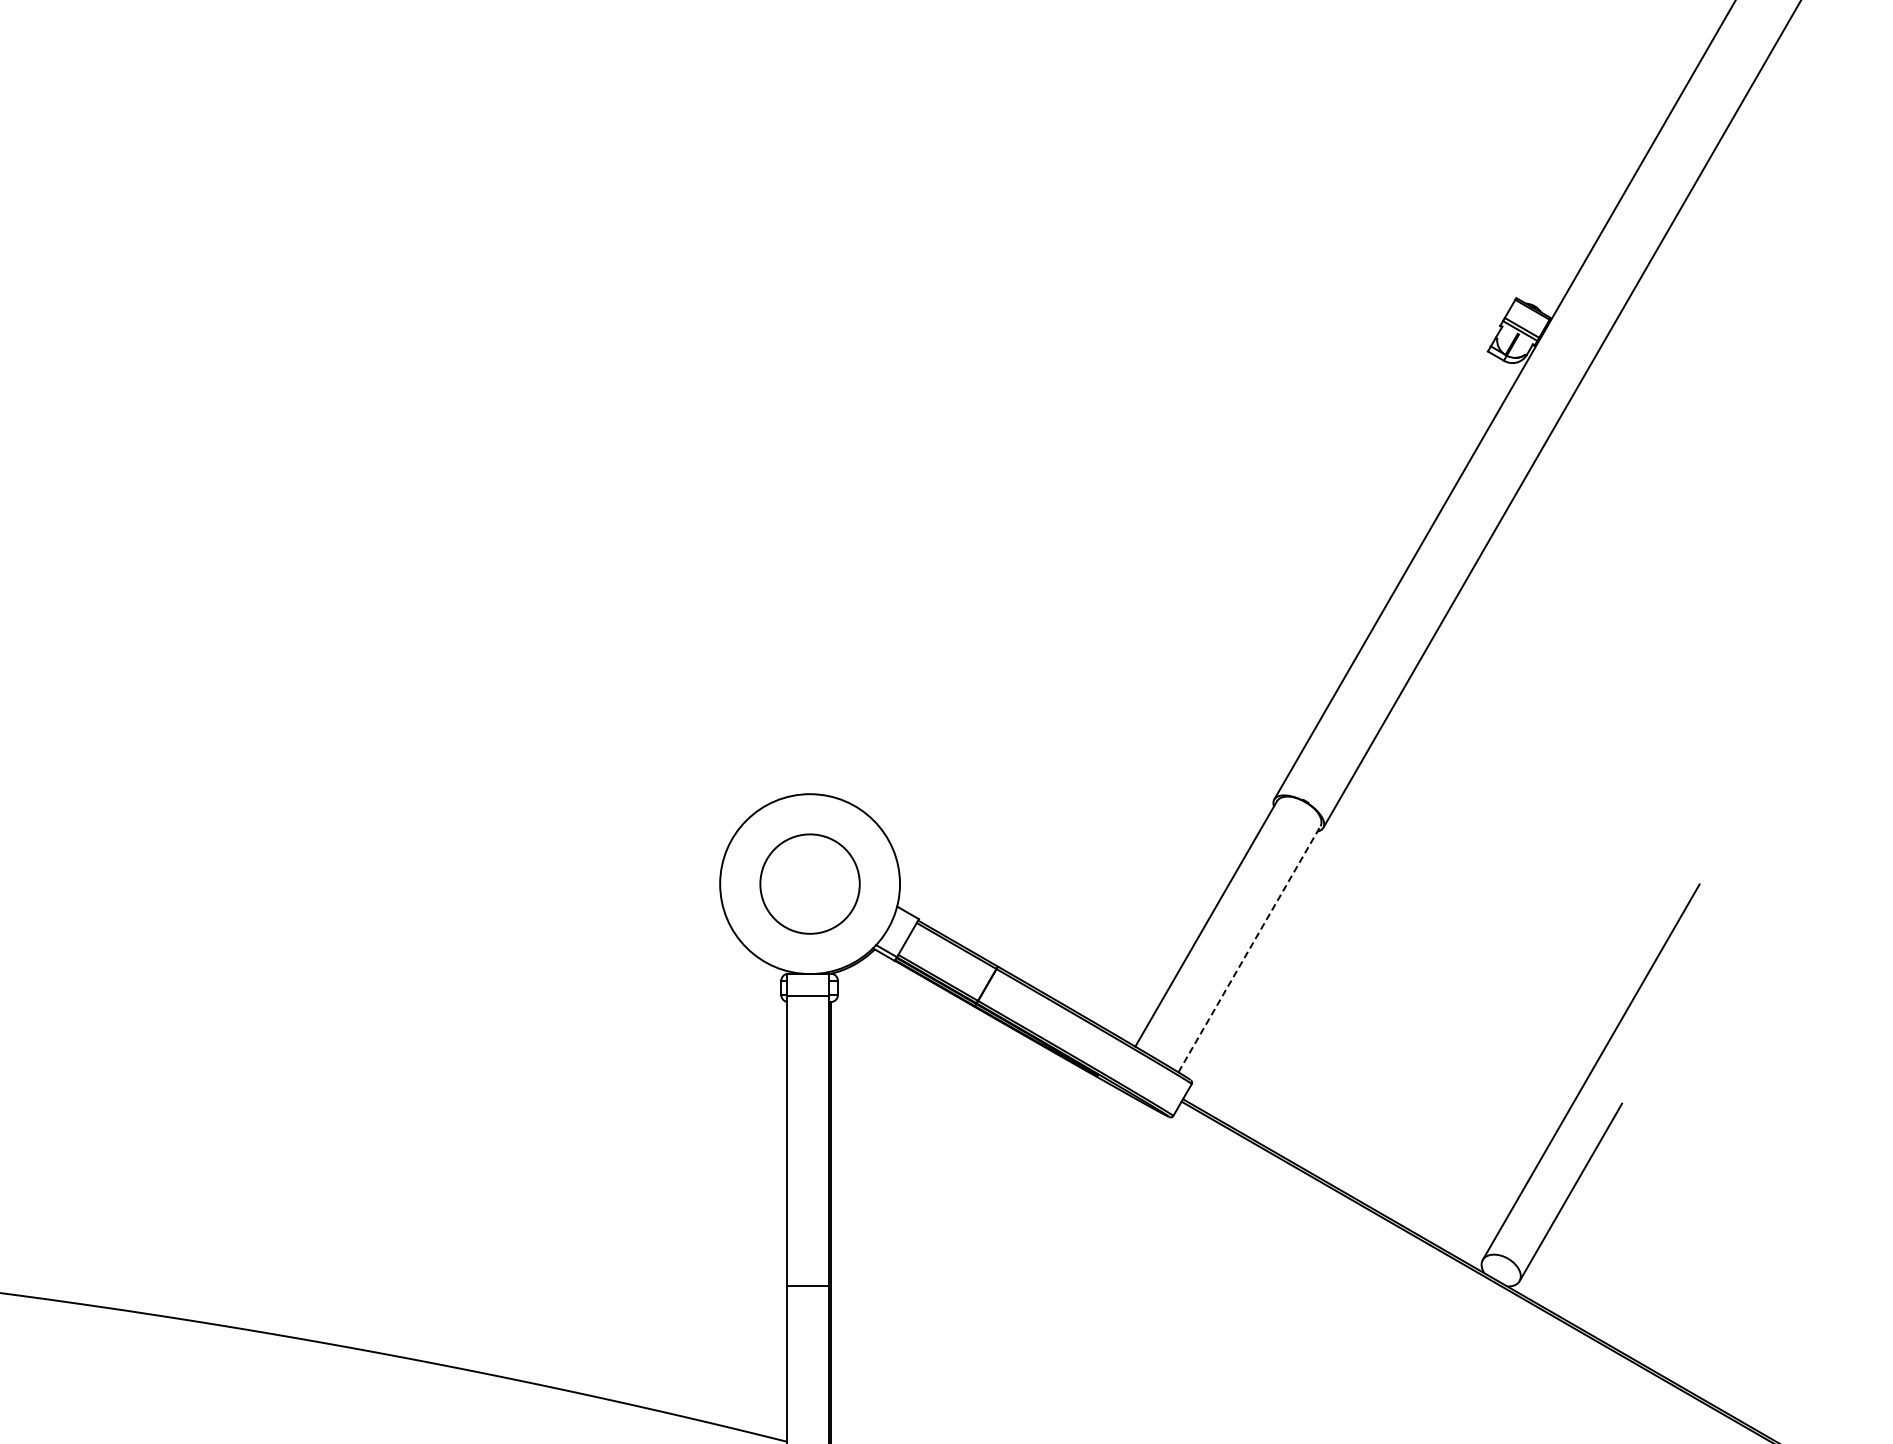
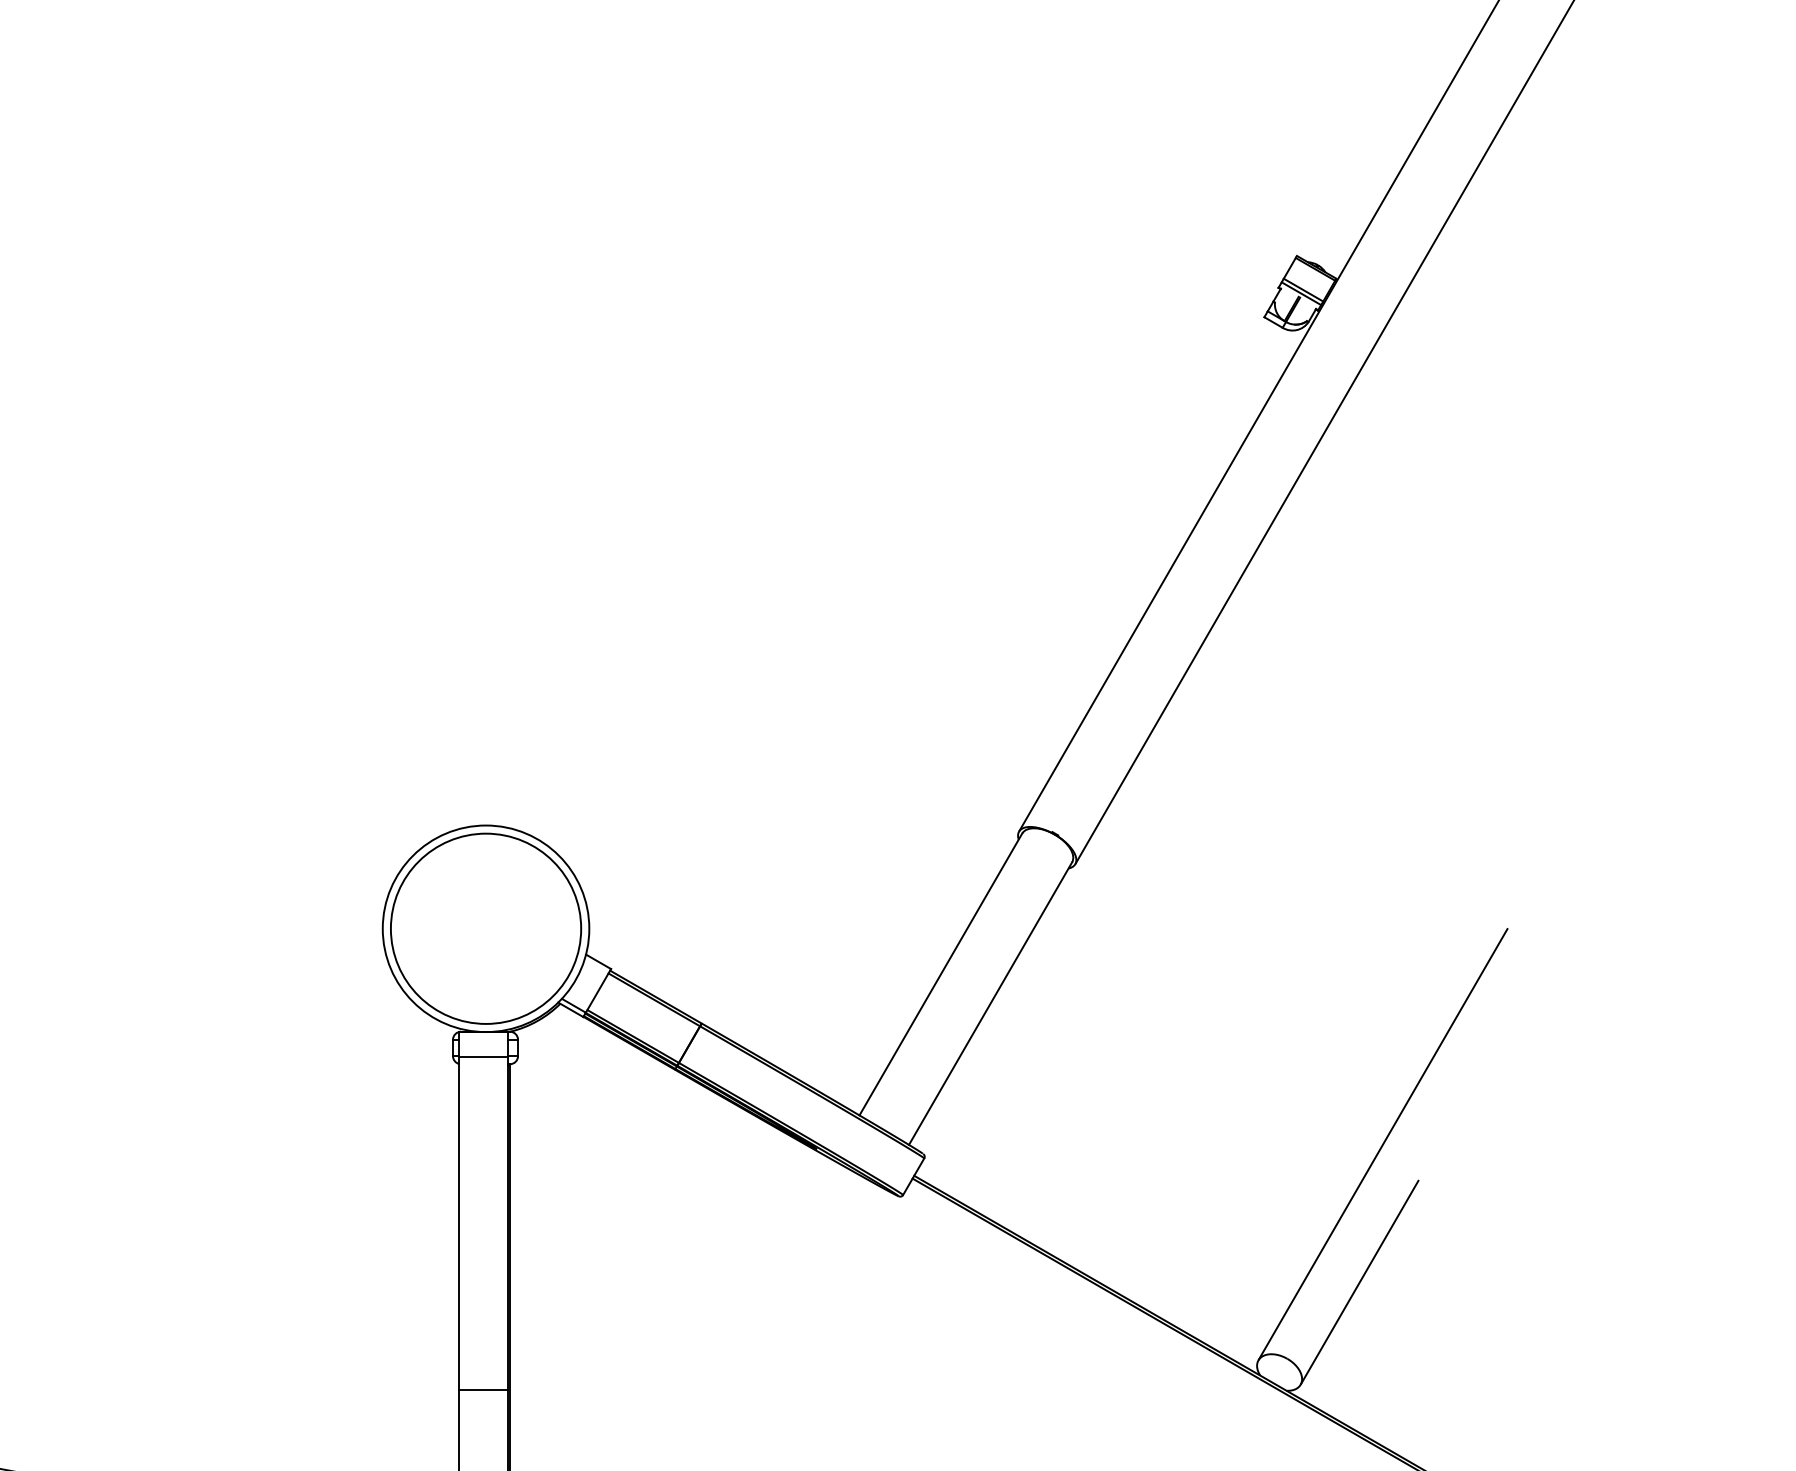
circle: (809, 883) -> (485, 928), size x1.67
line: (1249, 948) -> (990, 1002), dashed -> solid

